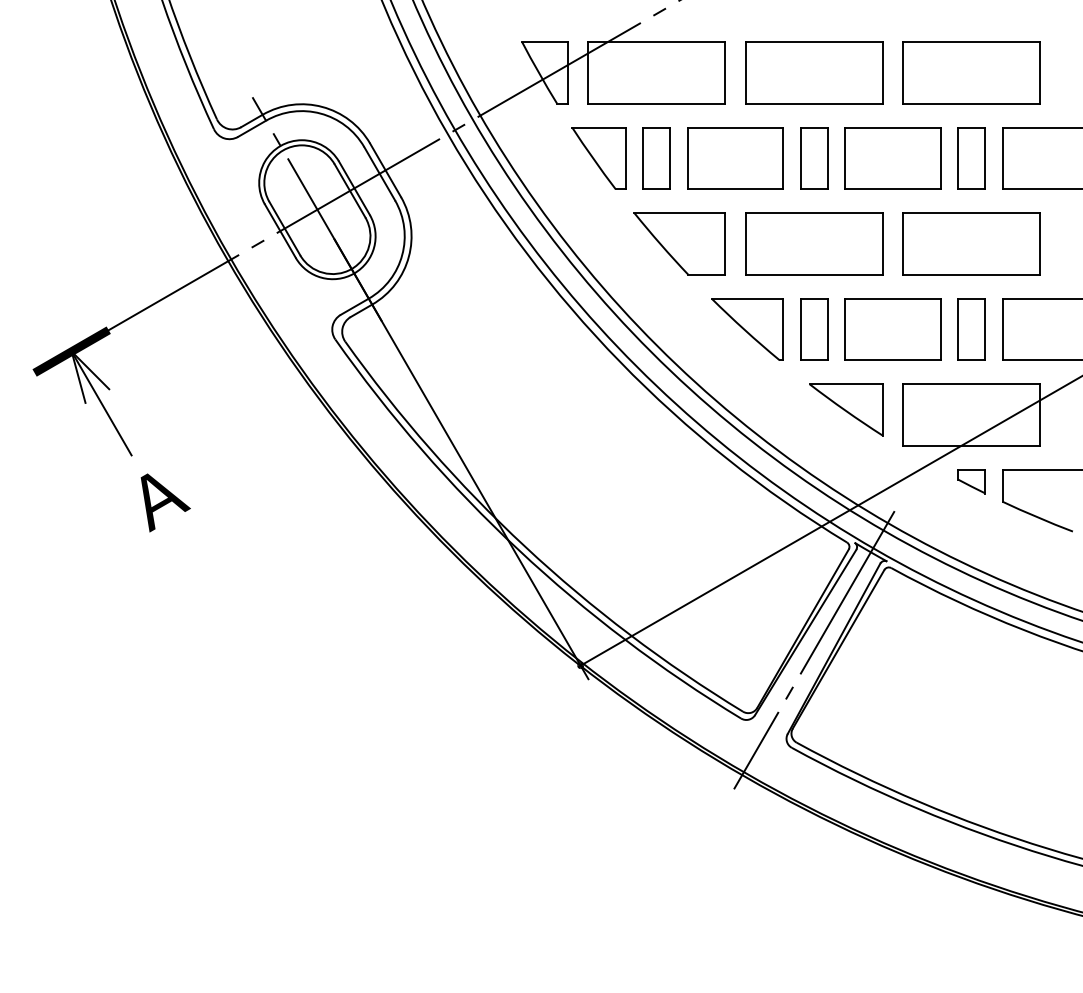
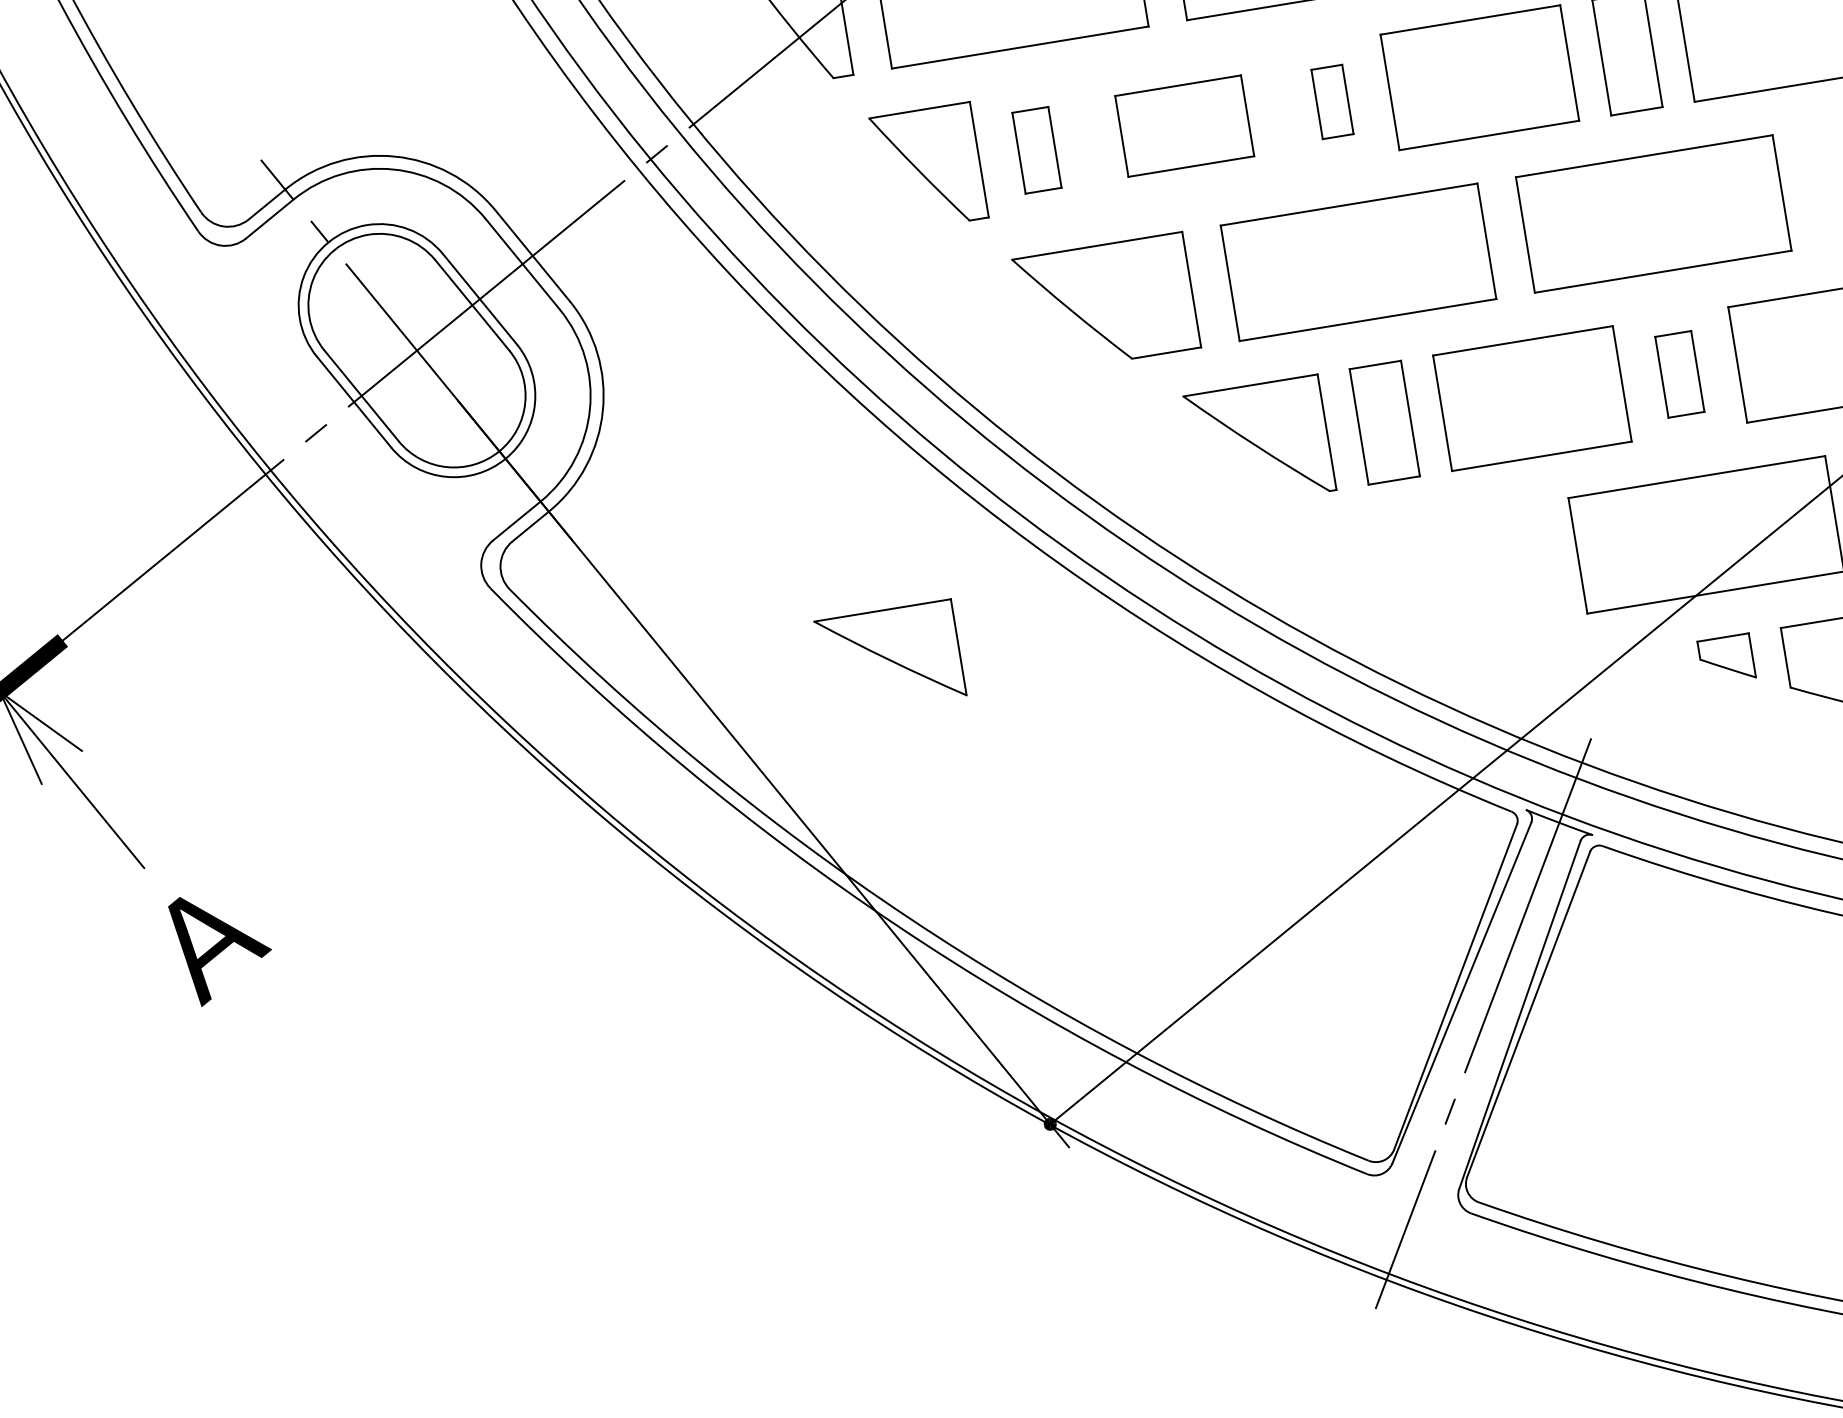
part: (656, 158) -> (1036, 150), size x0.7
part: (735, 158) -> (1184, 126), size x0.7
part: (814, 158) -> (1332, 102), size x0.6
part: (971, 329) -> (1679, 374), size x0.7
part: (846, 409) -> (890, 657), moved

